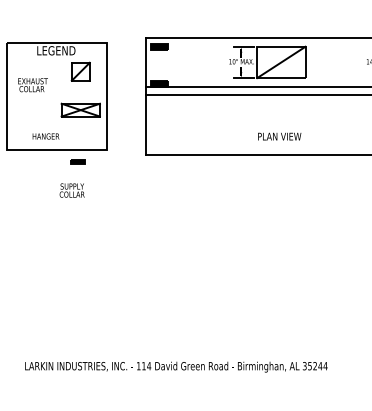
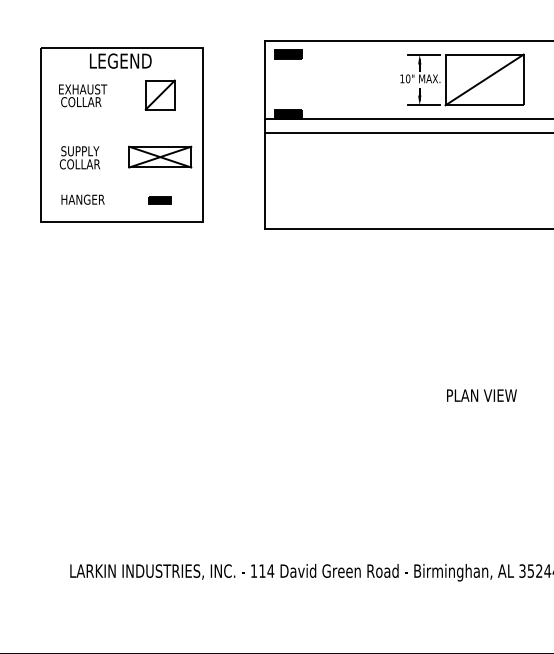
text: (32, 85) -> (82, 96), moved
text: (45, 136) -> (82, 199), moved
text: (279, 136) -> (481, 395), moved
part: (77, 161) -> (159, 199), moved
text: (71, 190) -> (78, 157), moved

